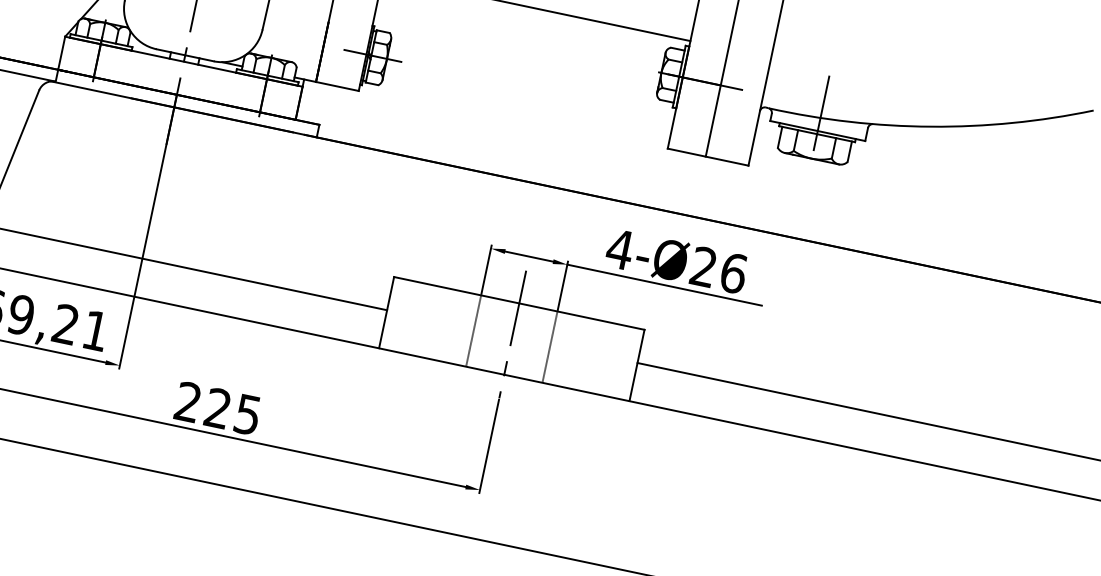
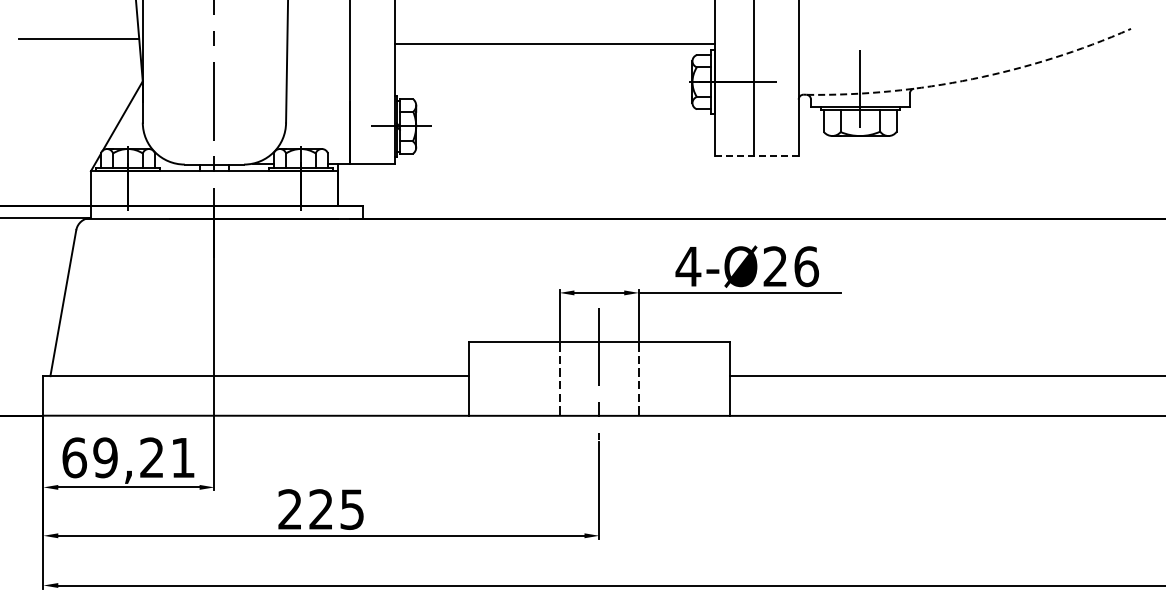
arc: (931, 127) -> (972, 79), solid -> dashed
line: (707, 157) -> (756, 156), solid -> dashed

